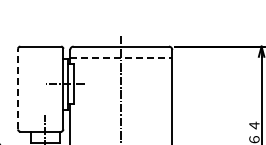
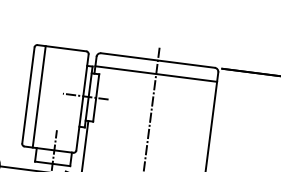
line: (121, 57) -> (156, 73), dashed -> solid
line: (18, 88) -> (29, 94), dashed -> solid
line: (27, 88) -> (39, 96), added

